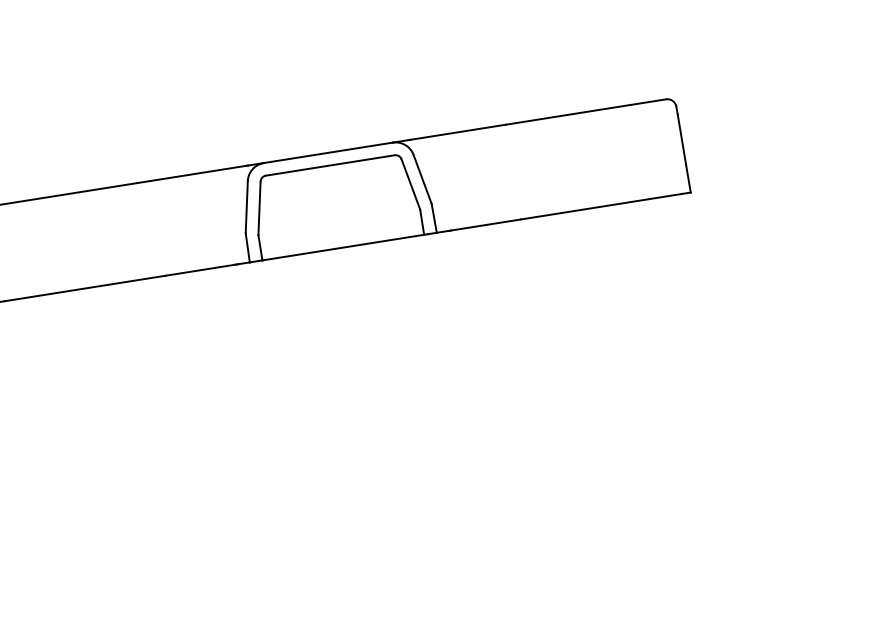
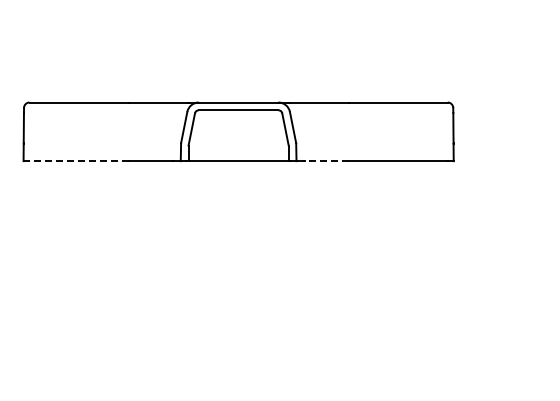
line: (485, 225) -> (326, 161), solid -> dashed
line: (84, 289) -> (78, 161), solid -> dashed

